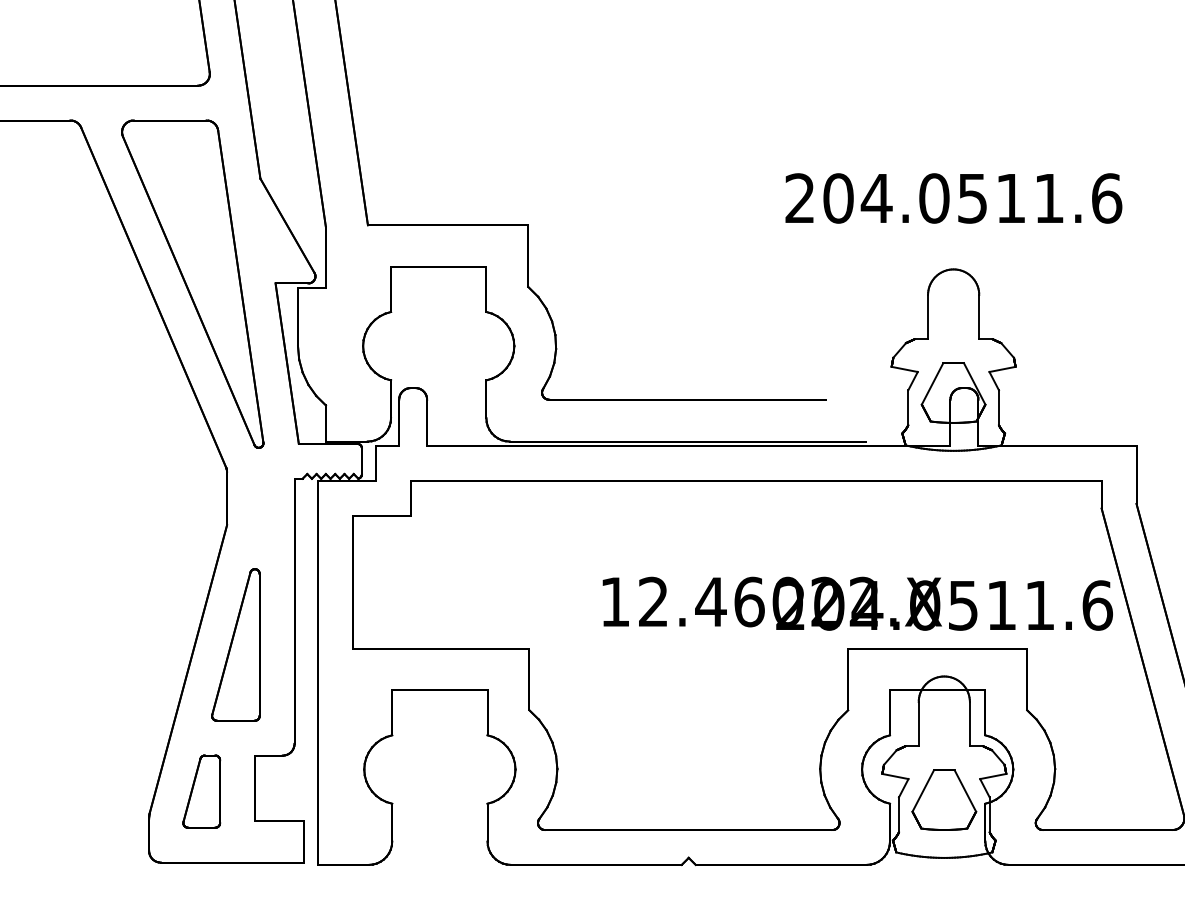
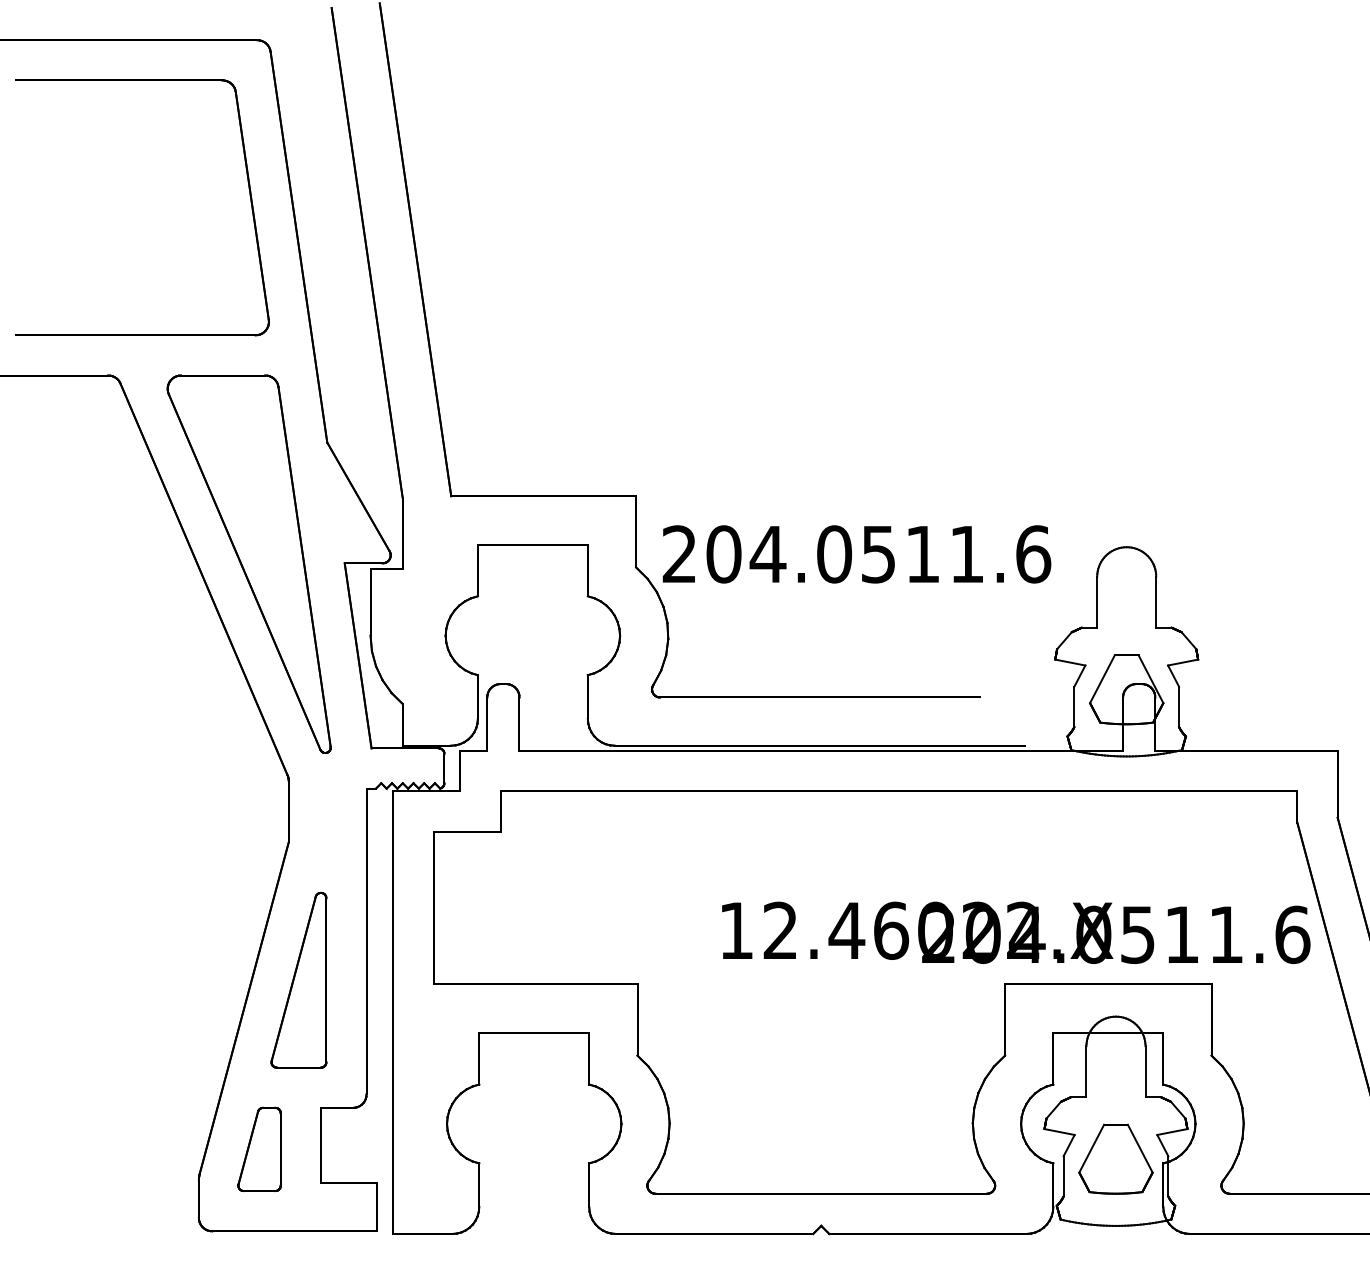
text: (953, 198) -> (856, 554), moved

